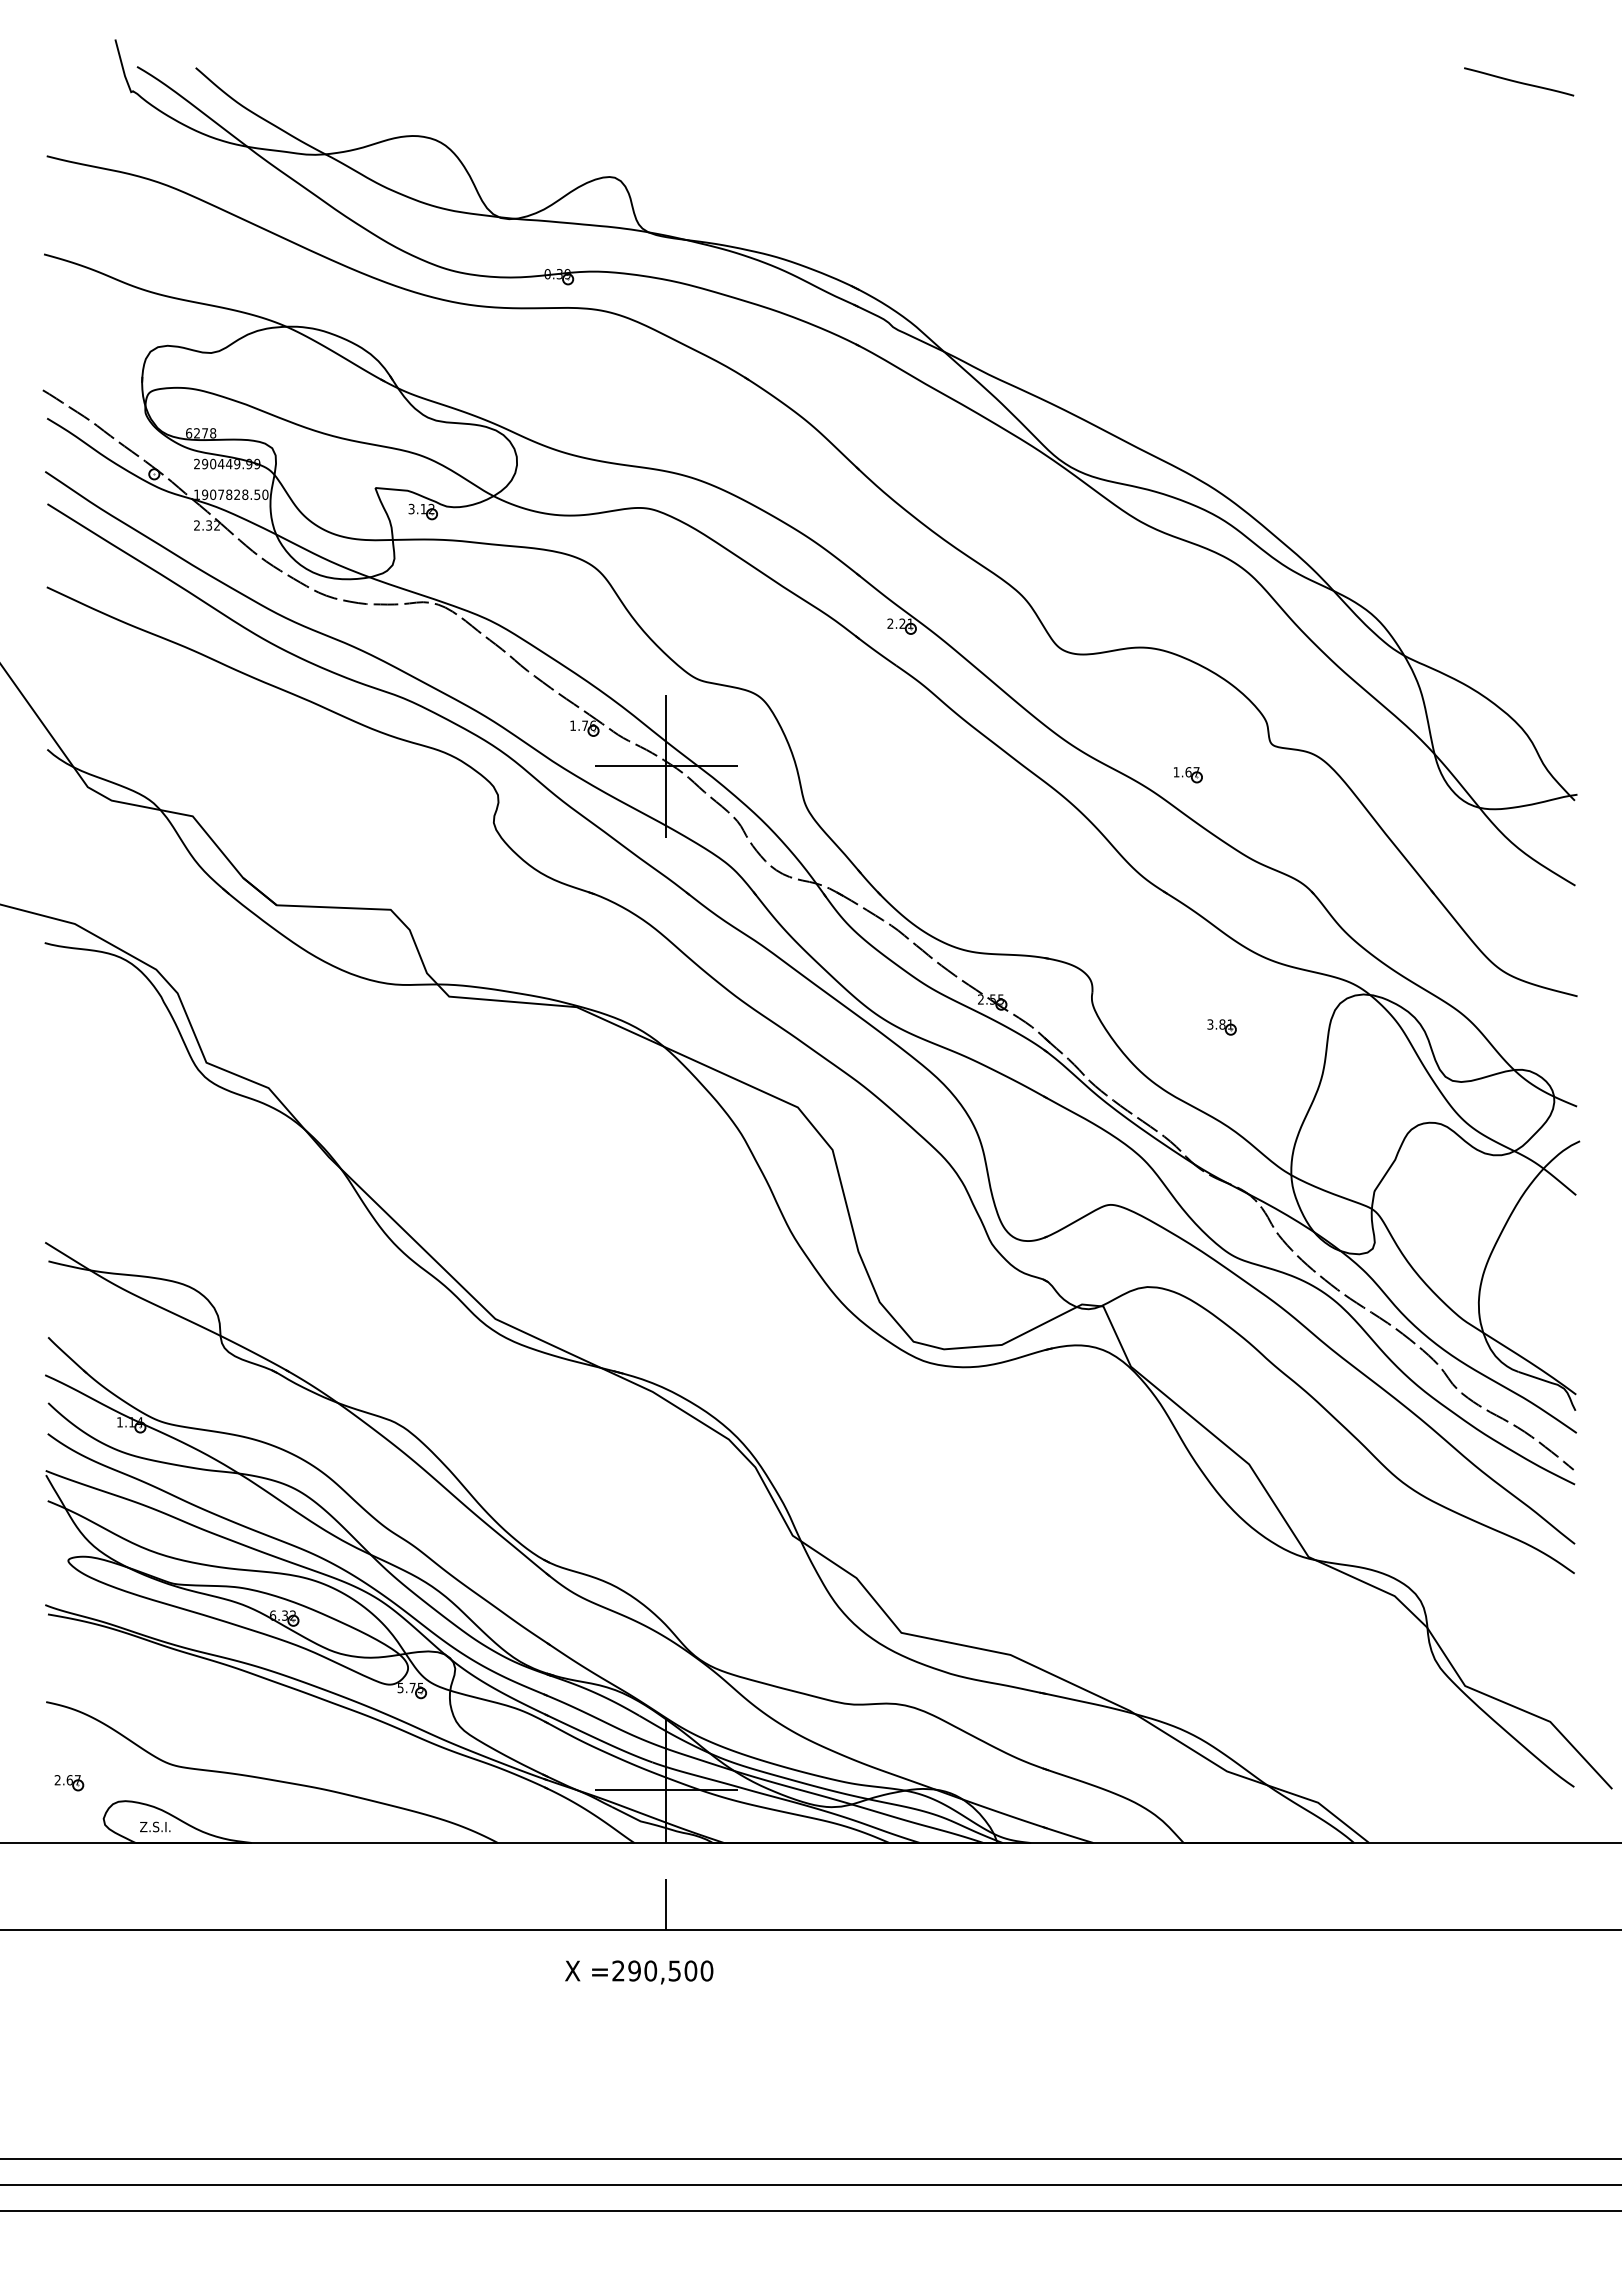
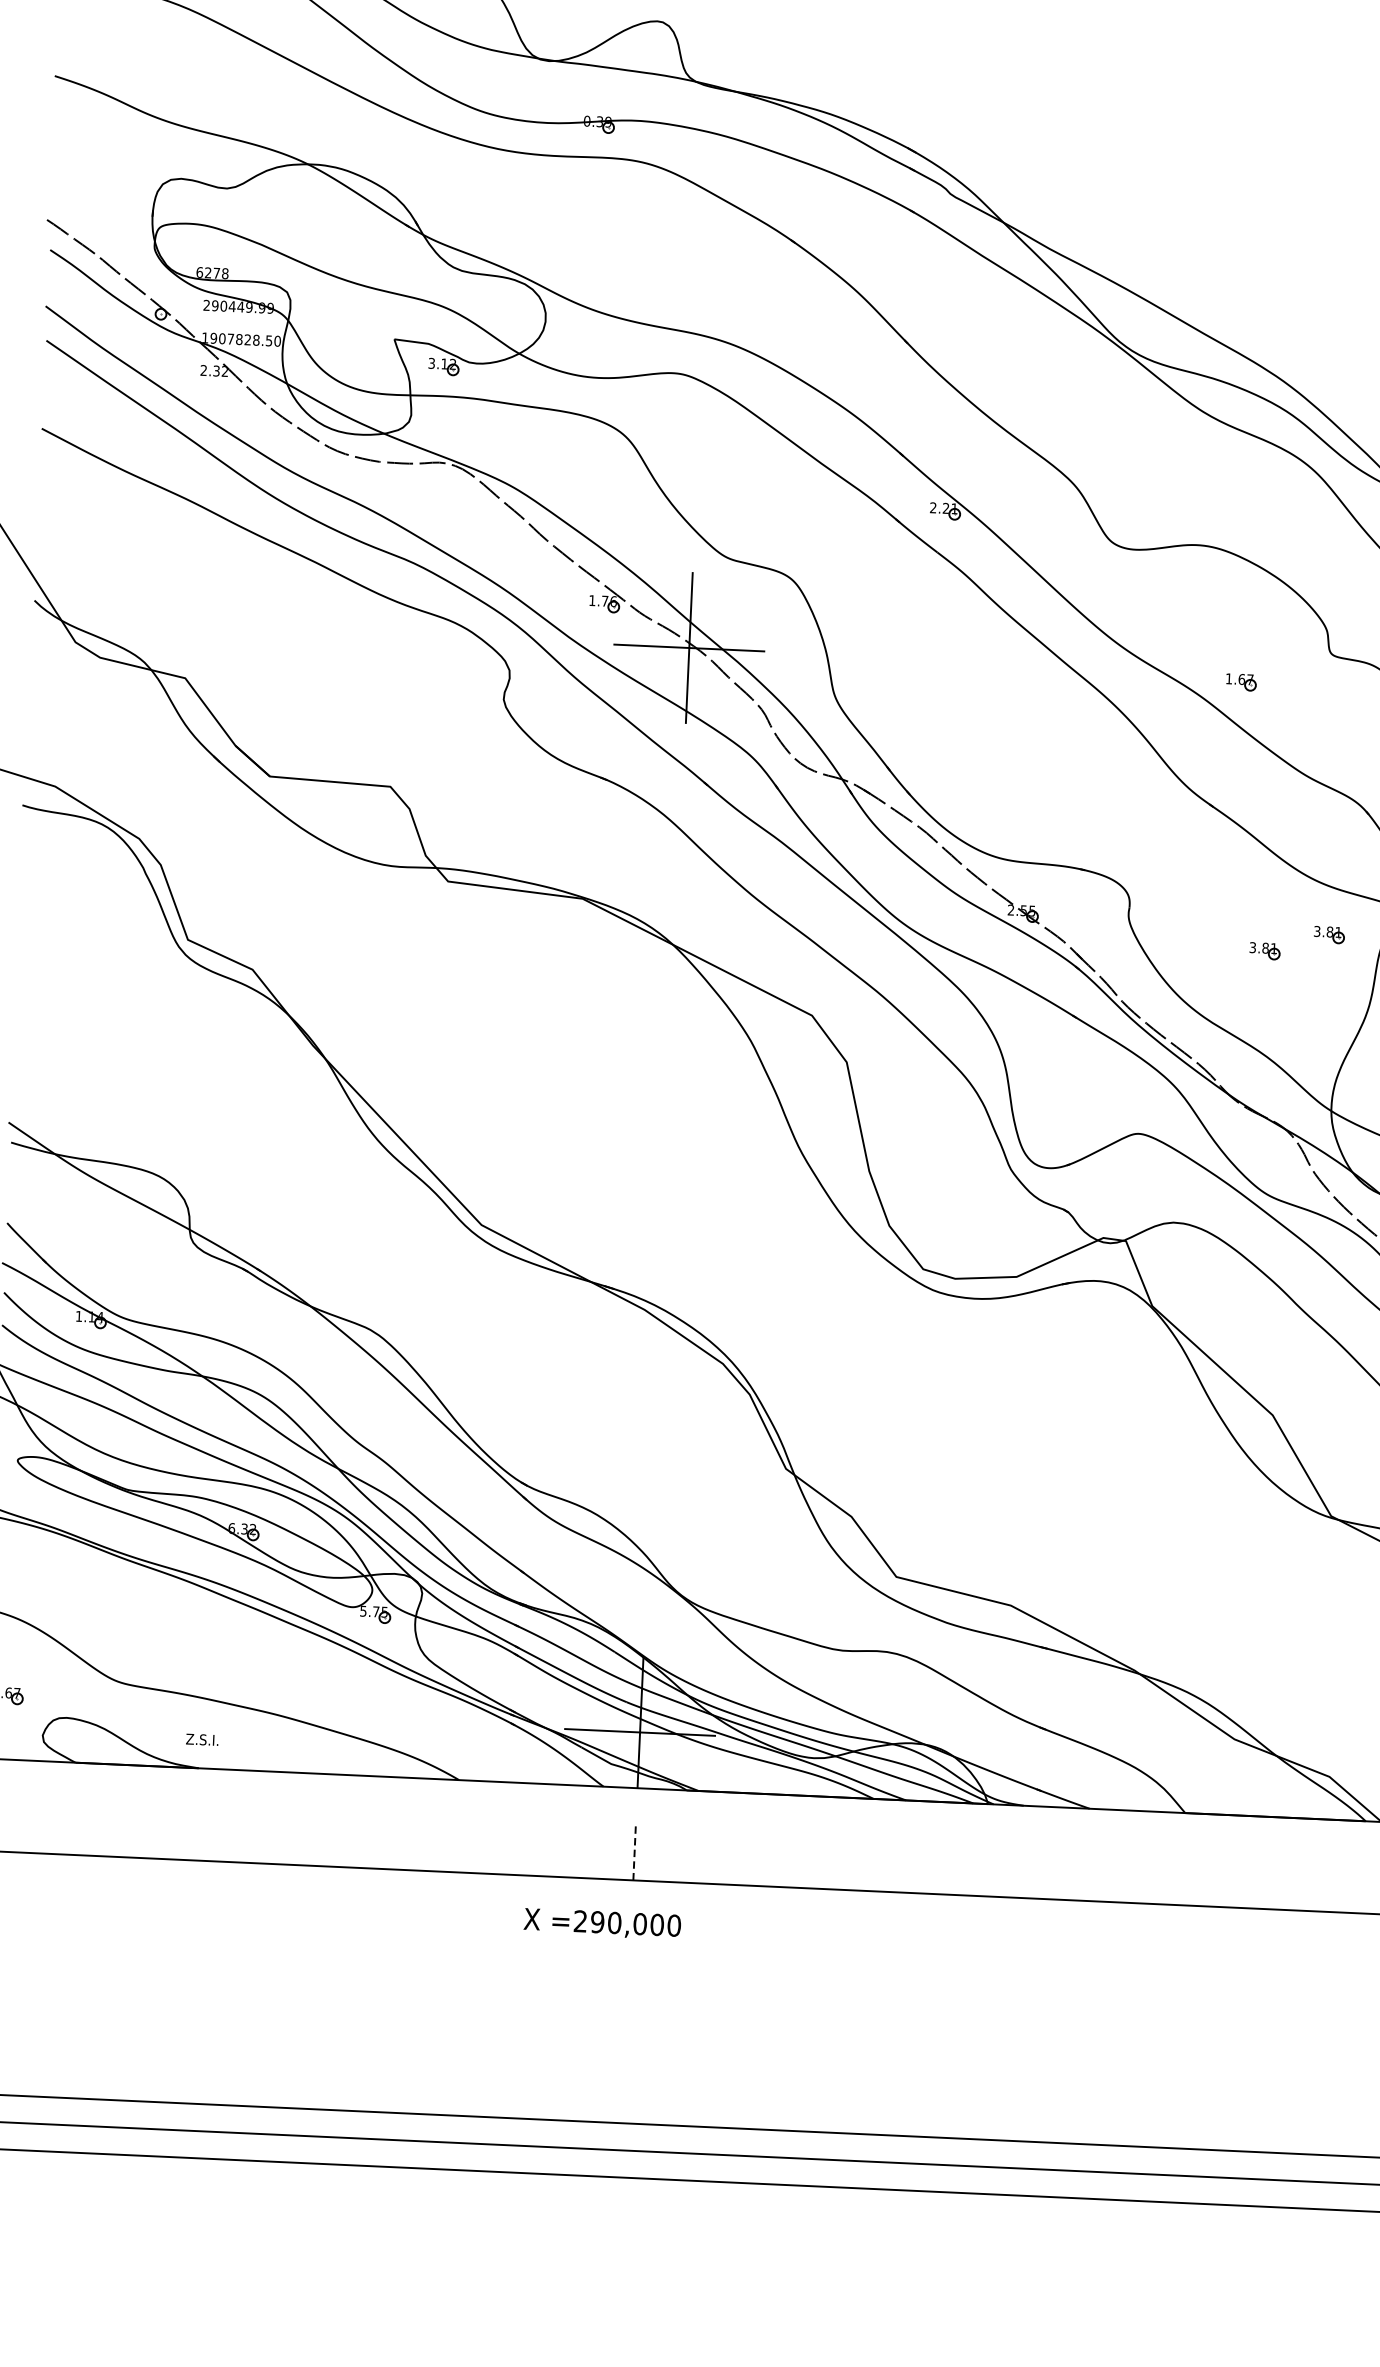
part: (1281, 1009) -> (1328, 935), added
text: (155, 1826) -> (202, 1739), moved
line: (666, 1904) -> (634, 1853), solid -> dashed
text: (674, 1970) -> (639, 1923), =290,500 -> =290,000

